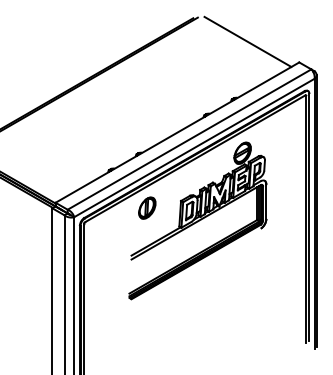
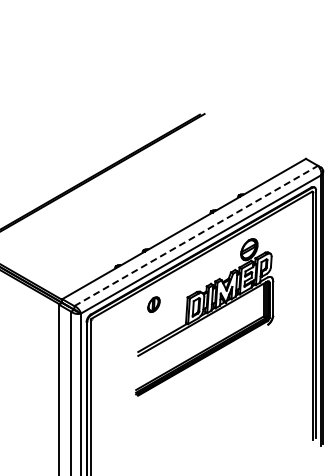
line: (247, 42) -> (254, 138), removed
line: (189, 139) -> (196, 235), solid -> dashed
part: (146, 208) -> (153, 304), size x0.7

